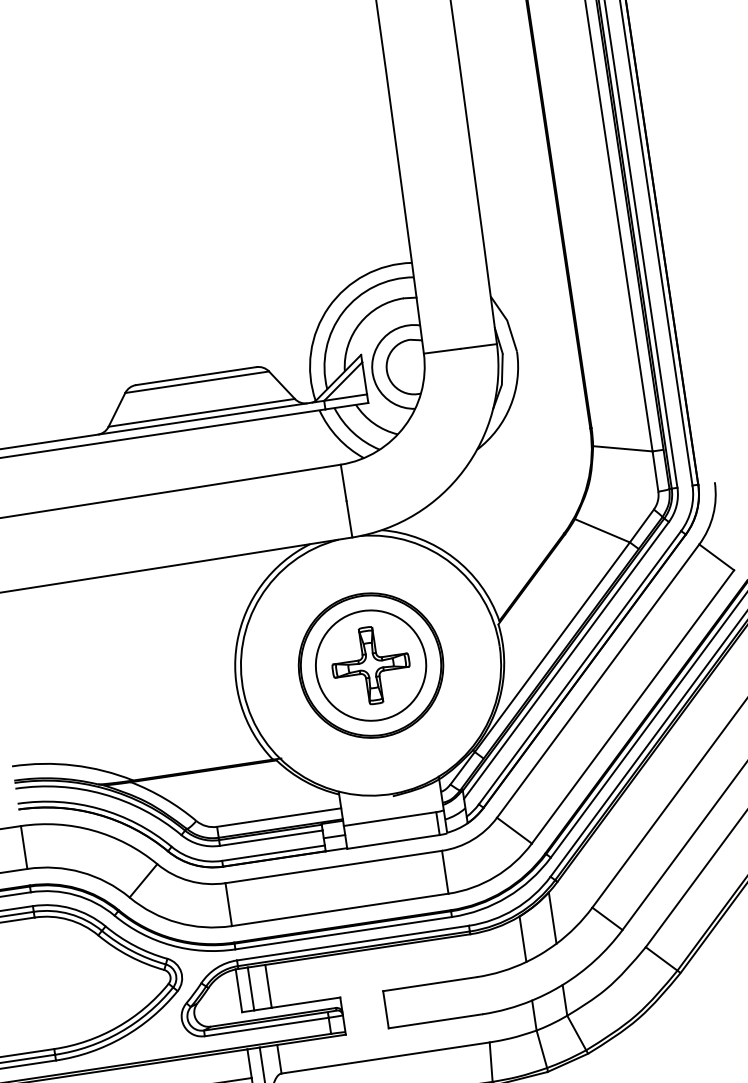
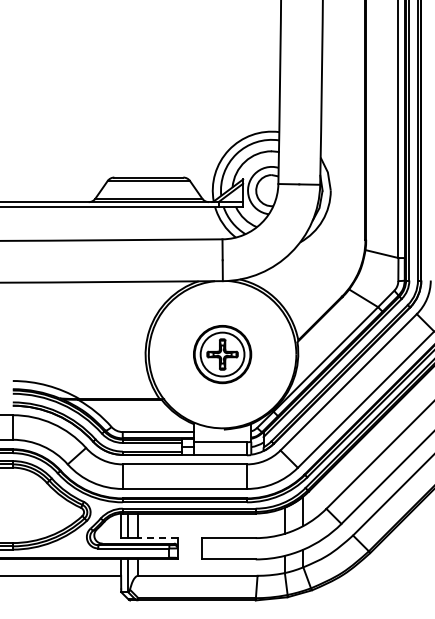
part: (370, 665) -> (222, 354), size x0.7
line: (305, 1003) -> (157, 538), solid -> dashed

